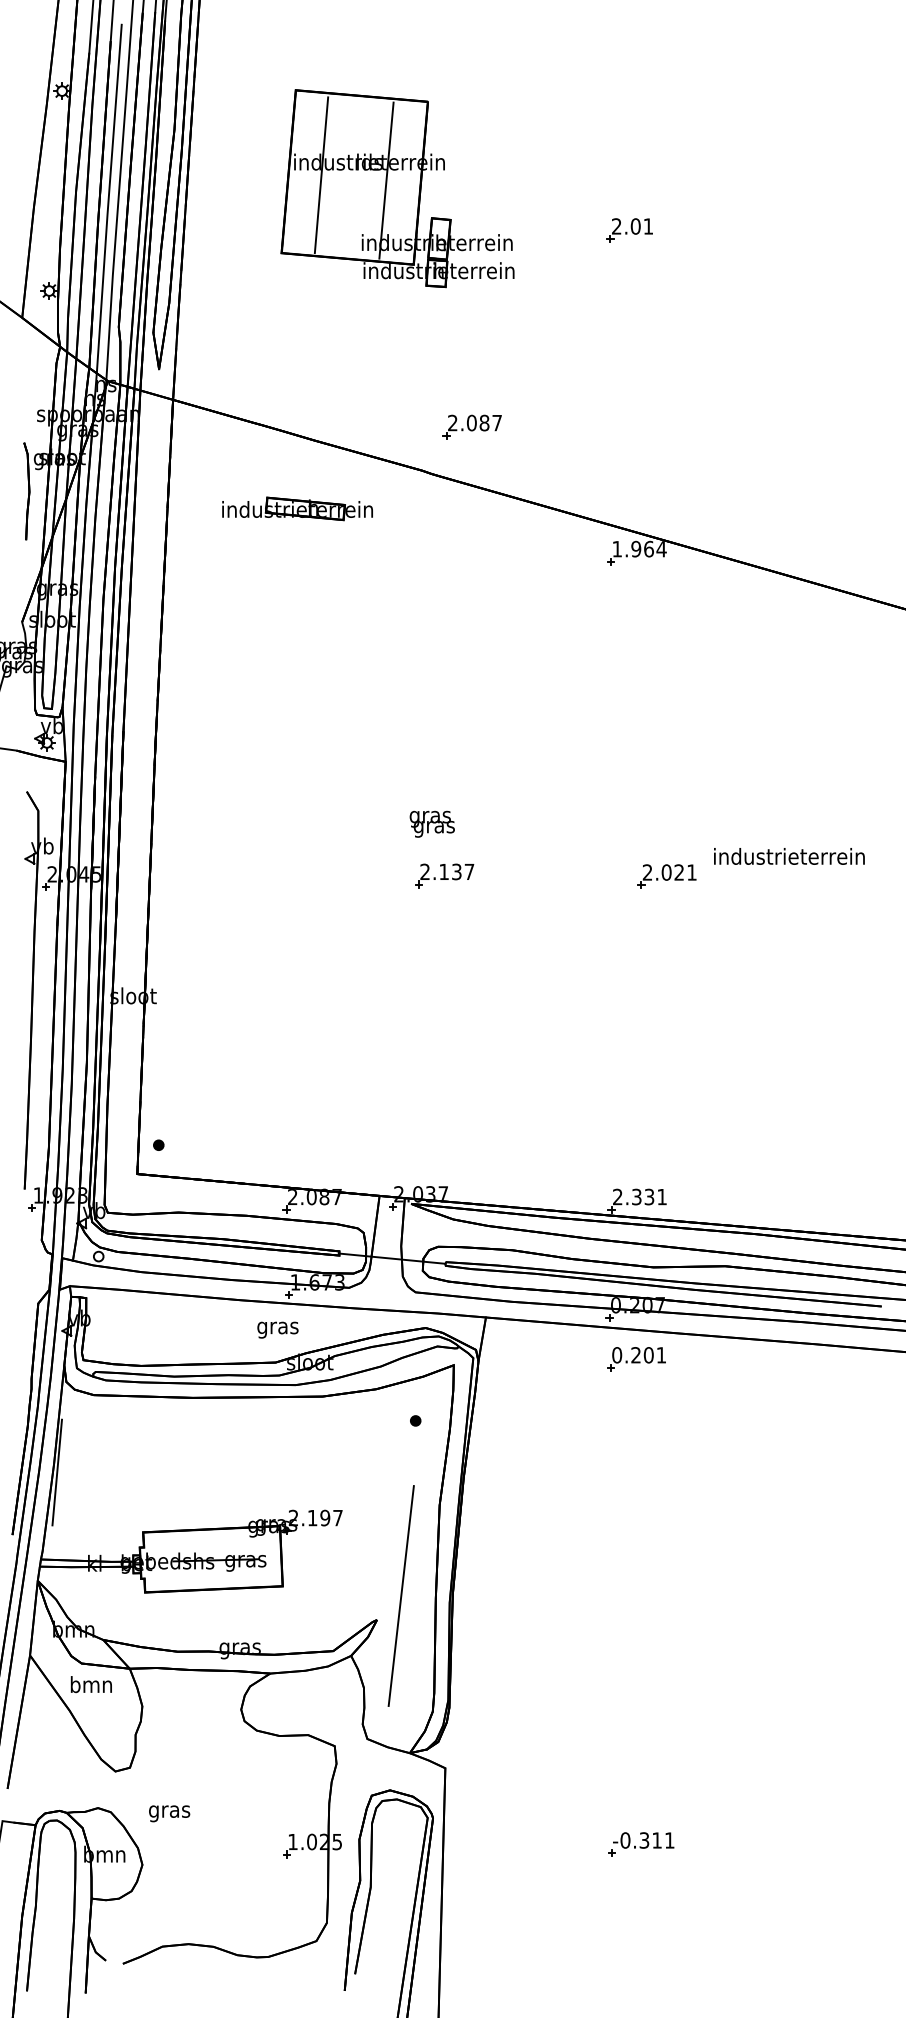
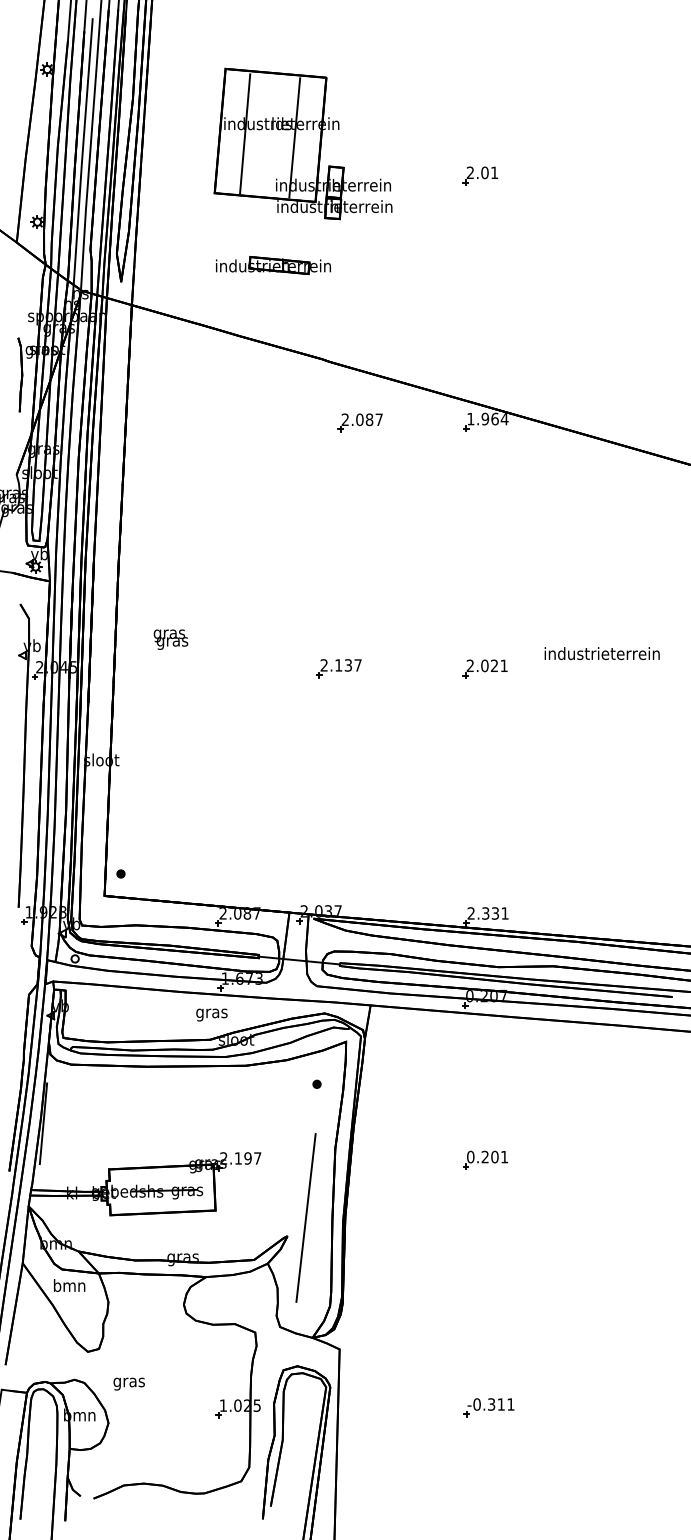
part: (471, 426) -> (359, 422), moved
part: (297, 508) -> (273, 265), moved
text: (431, 823) -> (170, 639), moved
part: (666, 876) -> (484, 668), moved
part: (636, 1359) -> (485, 1160), moved

